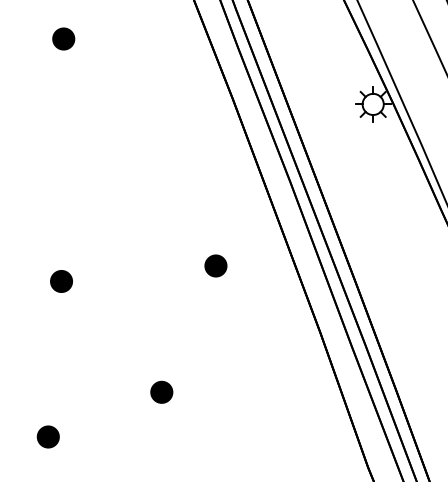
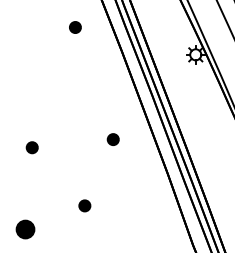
part: (63, 38) -> (75, 27), moved
part: (46, 435) -> (24, 228), size x1.6

